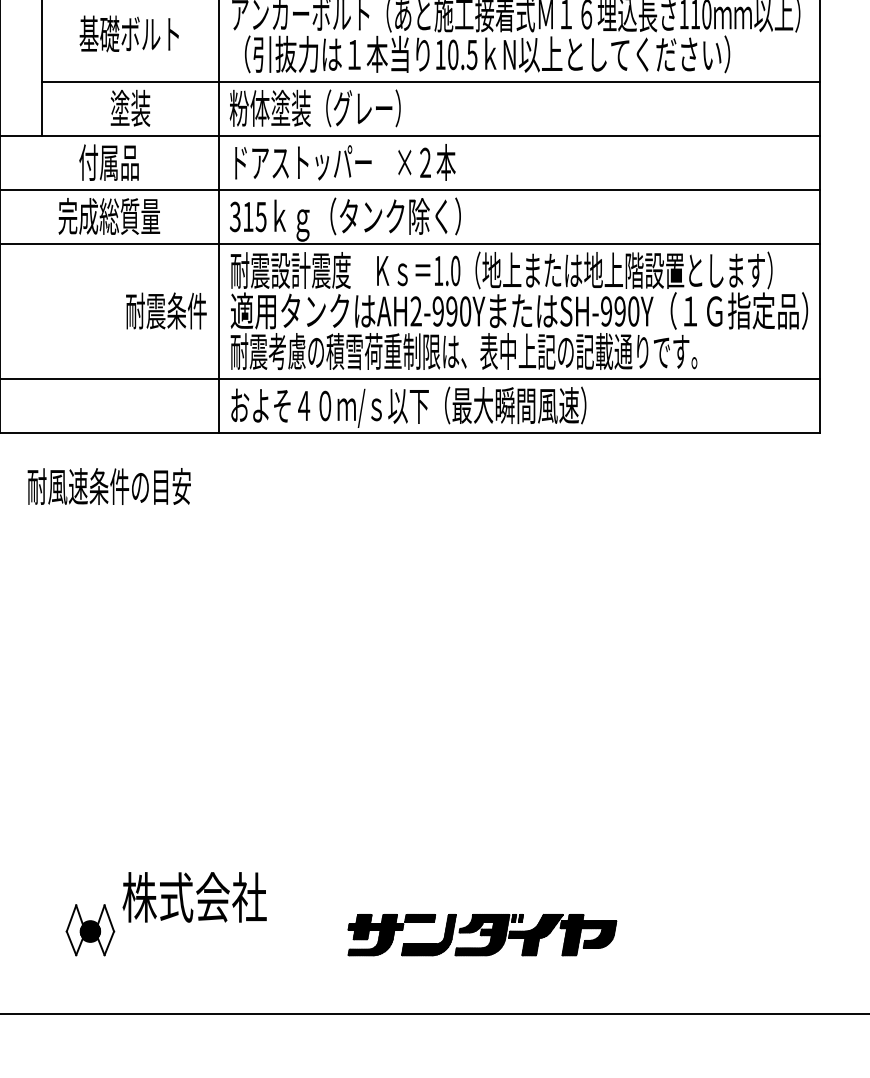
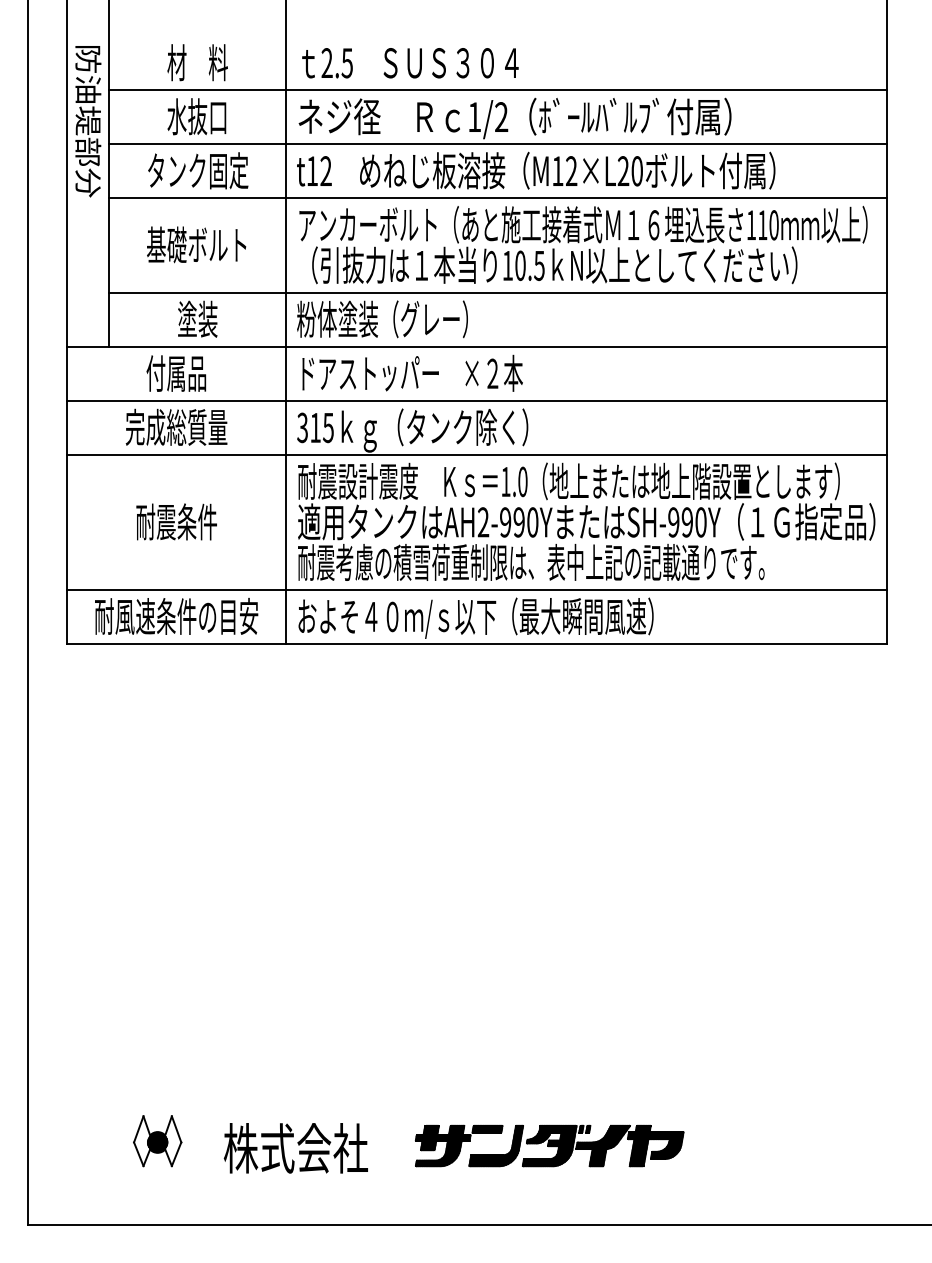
text: (166, 310) -> (176, 521), moved
text: (109, 486) -> (176, 616), moved
text: (194, 897) -> (295, 1148), moved

